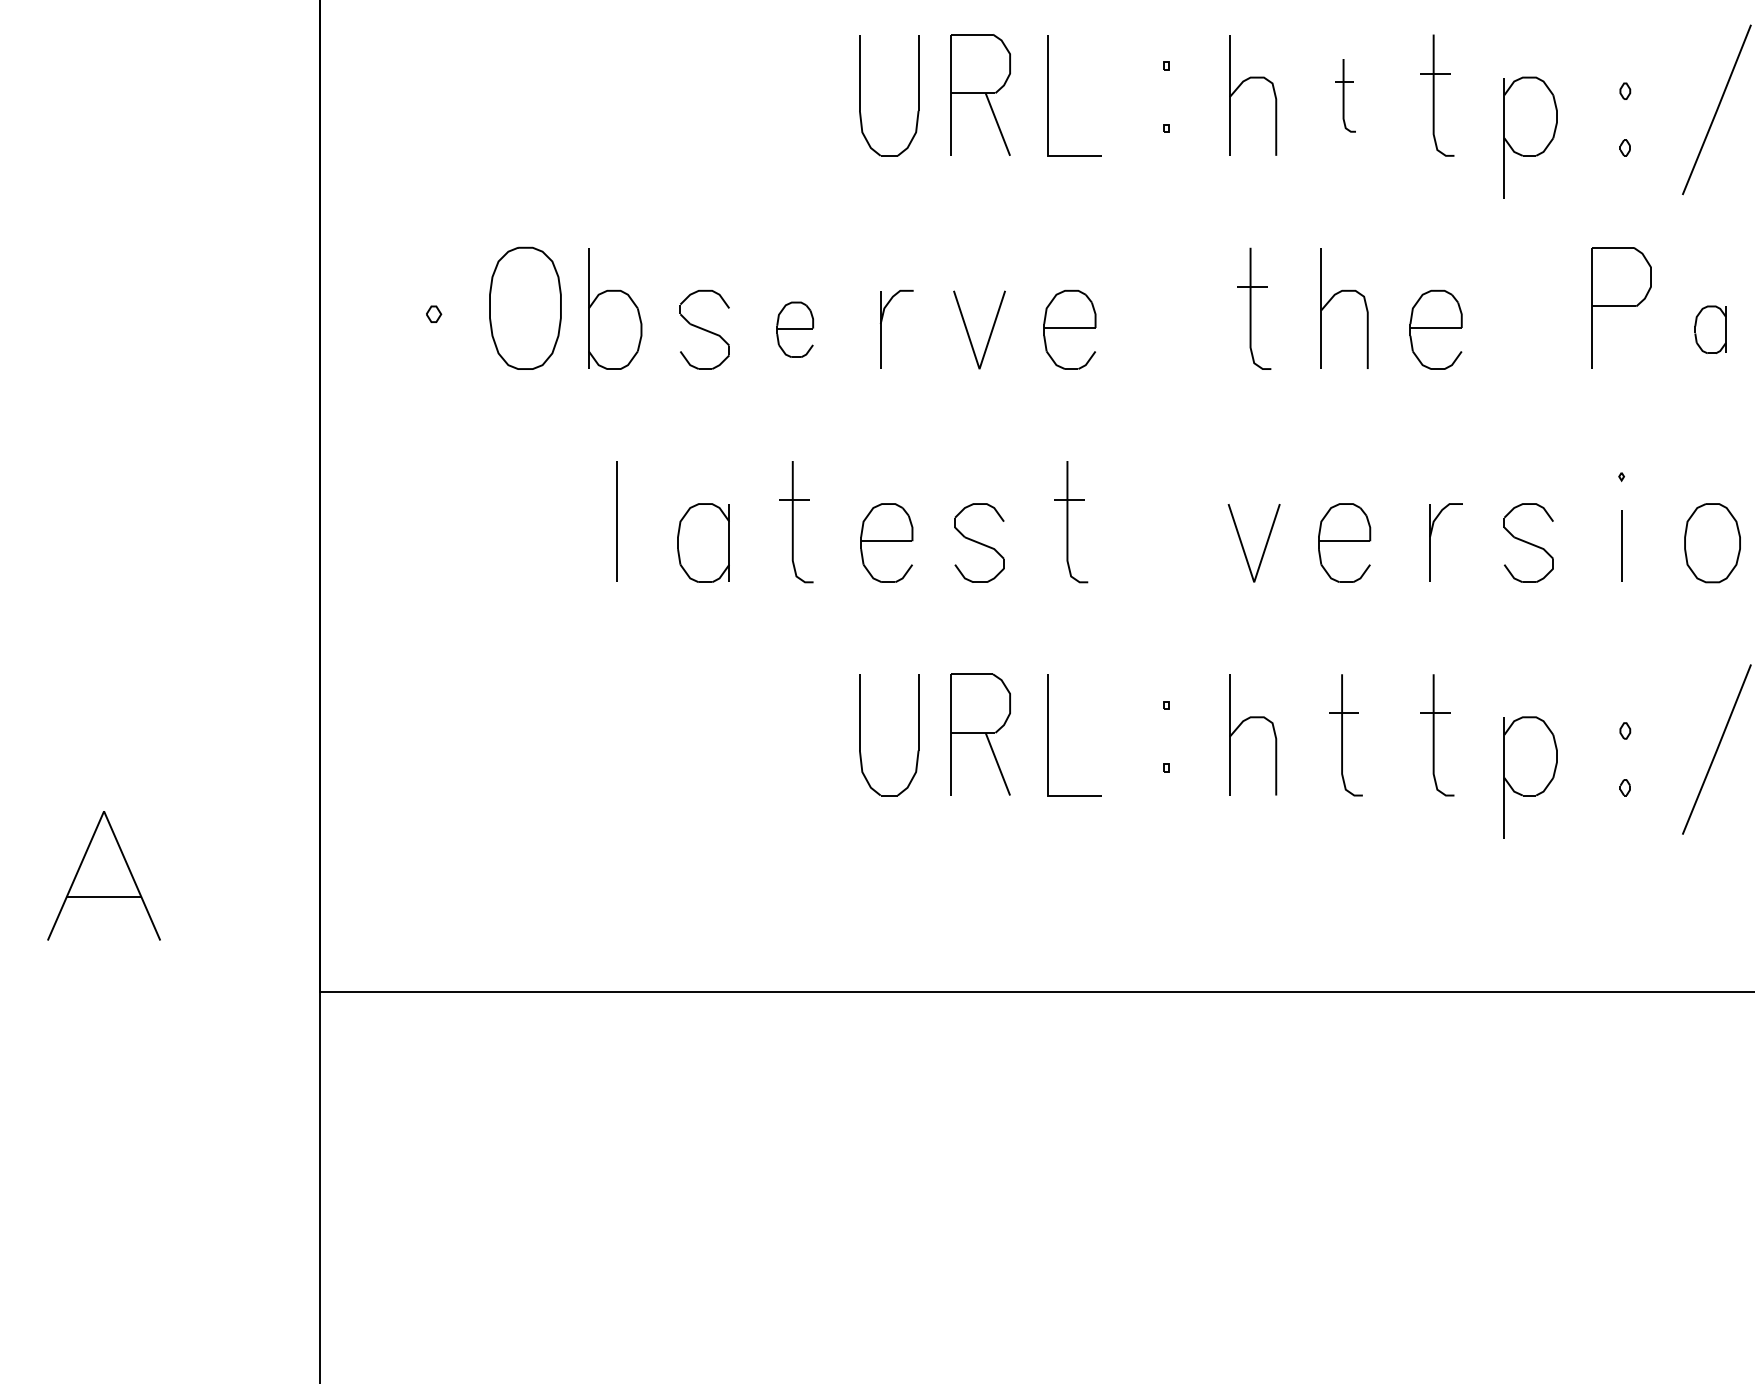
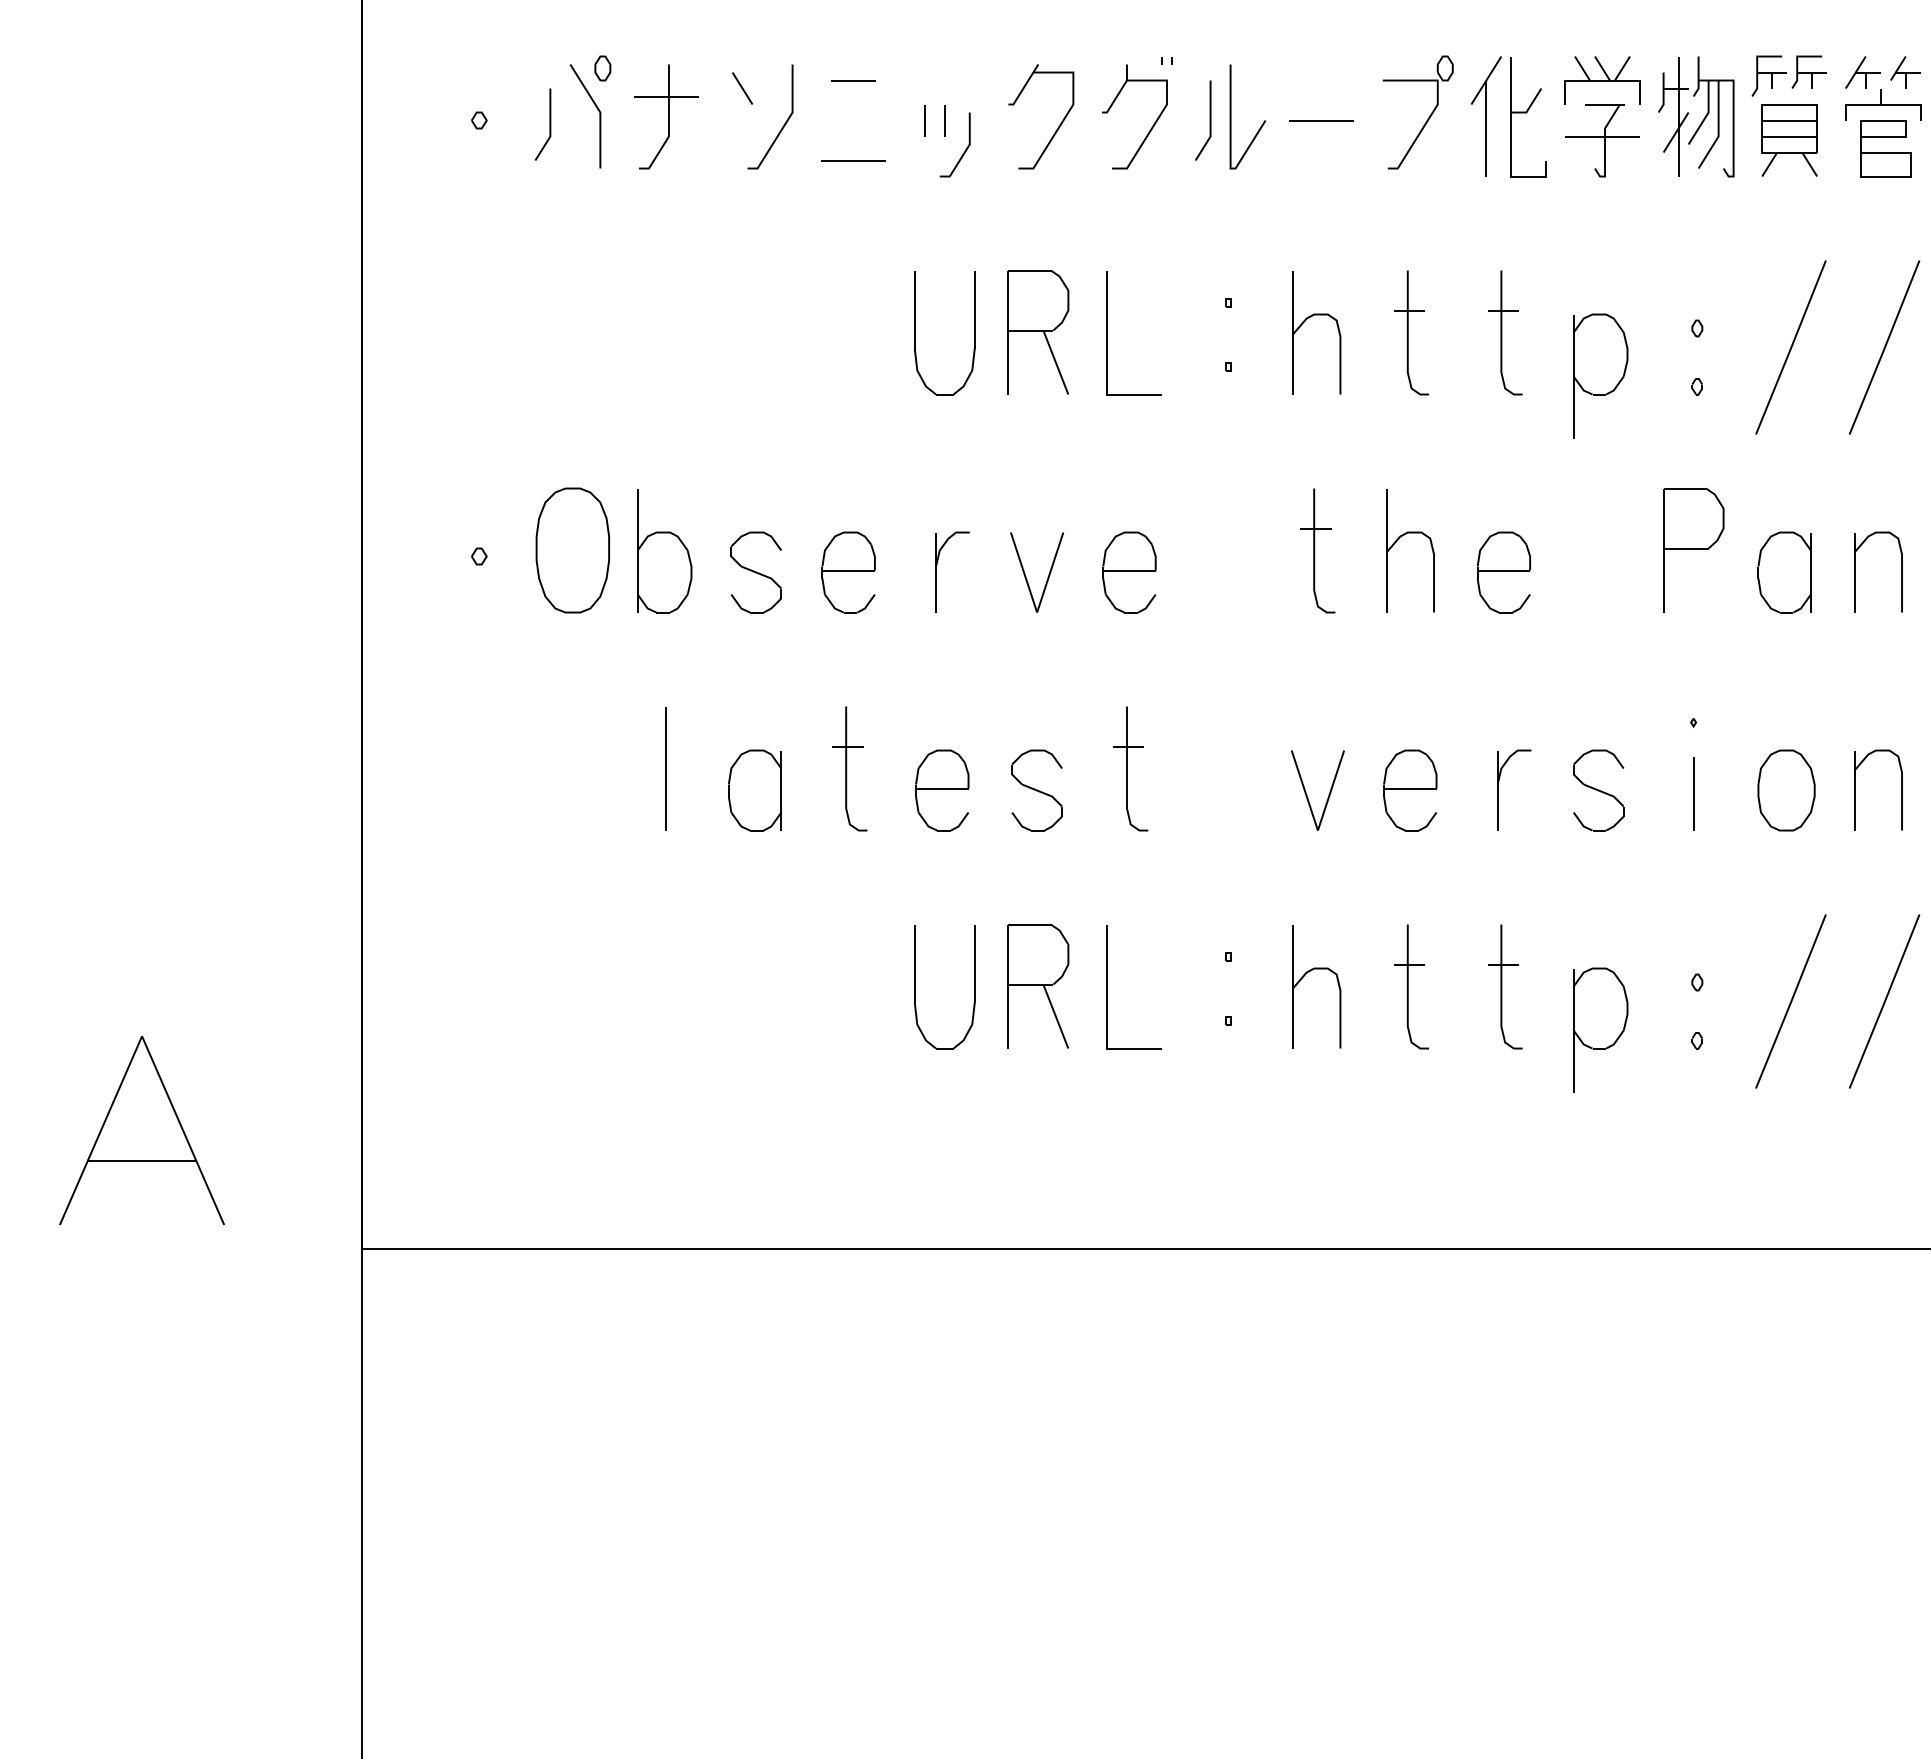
part: (1345, 95) -> (1411, 332), size x1.67
part: (795, 329) -> (848, 572), size x1.43
part: (1710, 329) -> (1784, 572), size x1.67
part: (103, 875) -> (141, 1130), size x1.43

